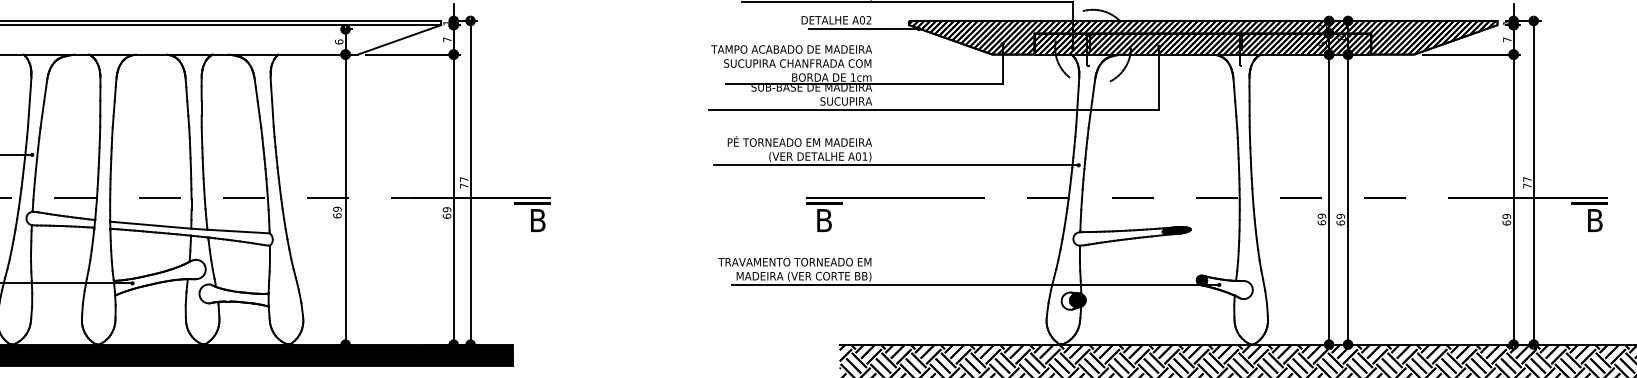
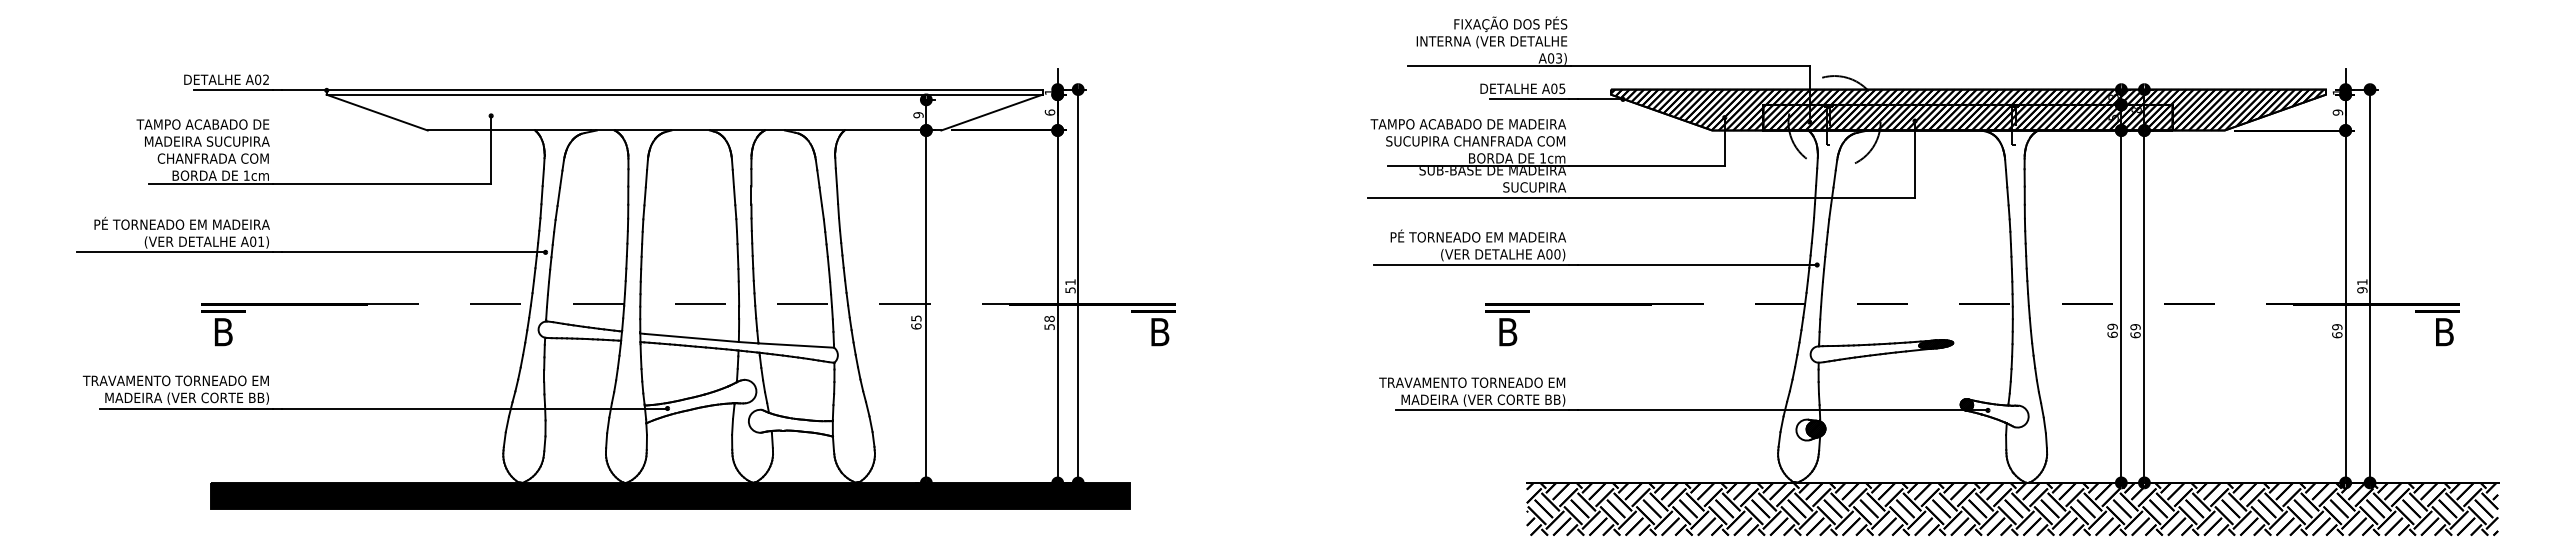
text: (869, 20) -> (1562, 88), A02 -> A05
text: (446, 39) -> (1049, 112), 7 -> 6
text: (1506, 39) -> (2337, 112), 7 -> 9
text: (339, 42) -> (918, 115), 6 -> 9
text: (865, 156) -> (1557, 254), A01) -> A00)
text: (464, 182) -> (1070, 286), 77 -> 51
text: (1527, 182) -> (2362, 286), 77 -> 91
text: (337, 209) -> (916, 318), 69 -> 65
text: (446, 212) -> (1049, 322), 69 -> 58

